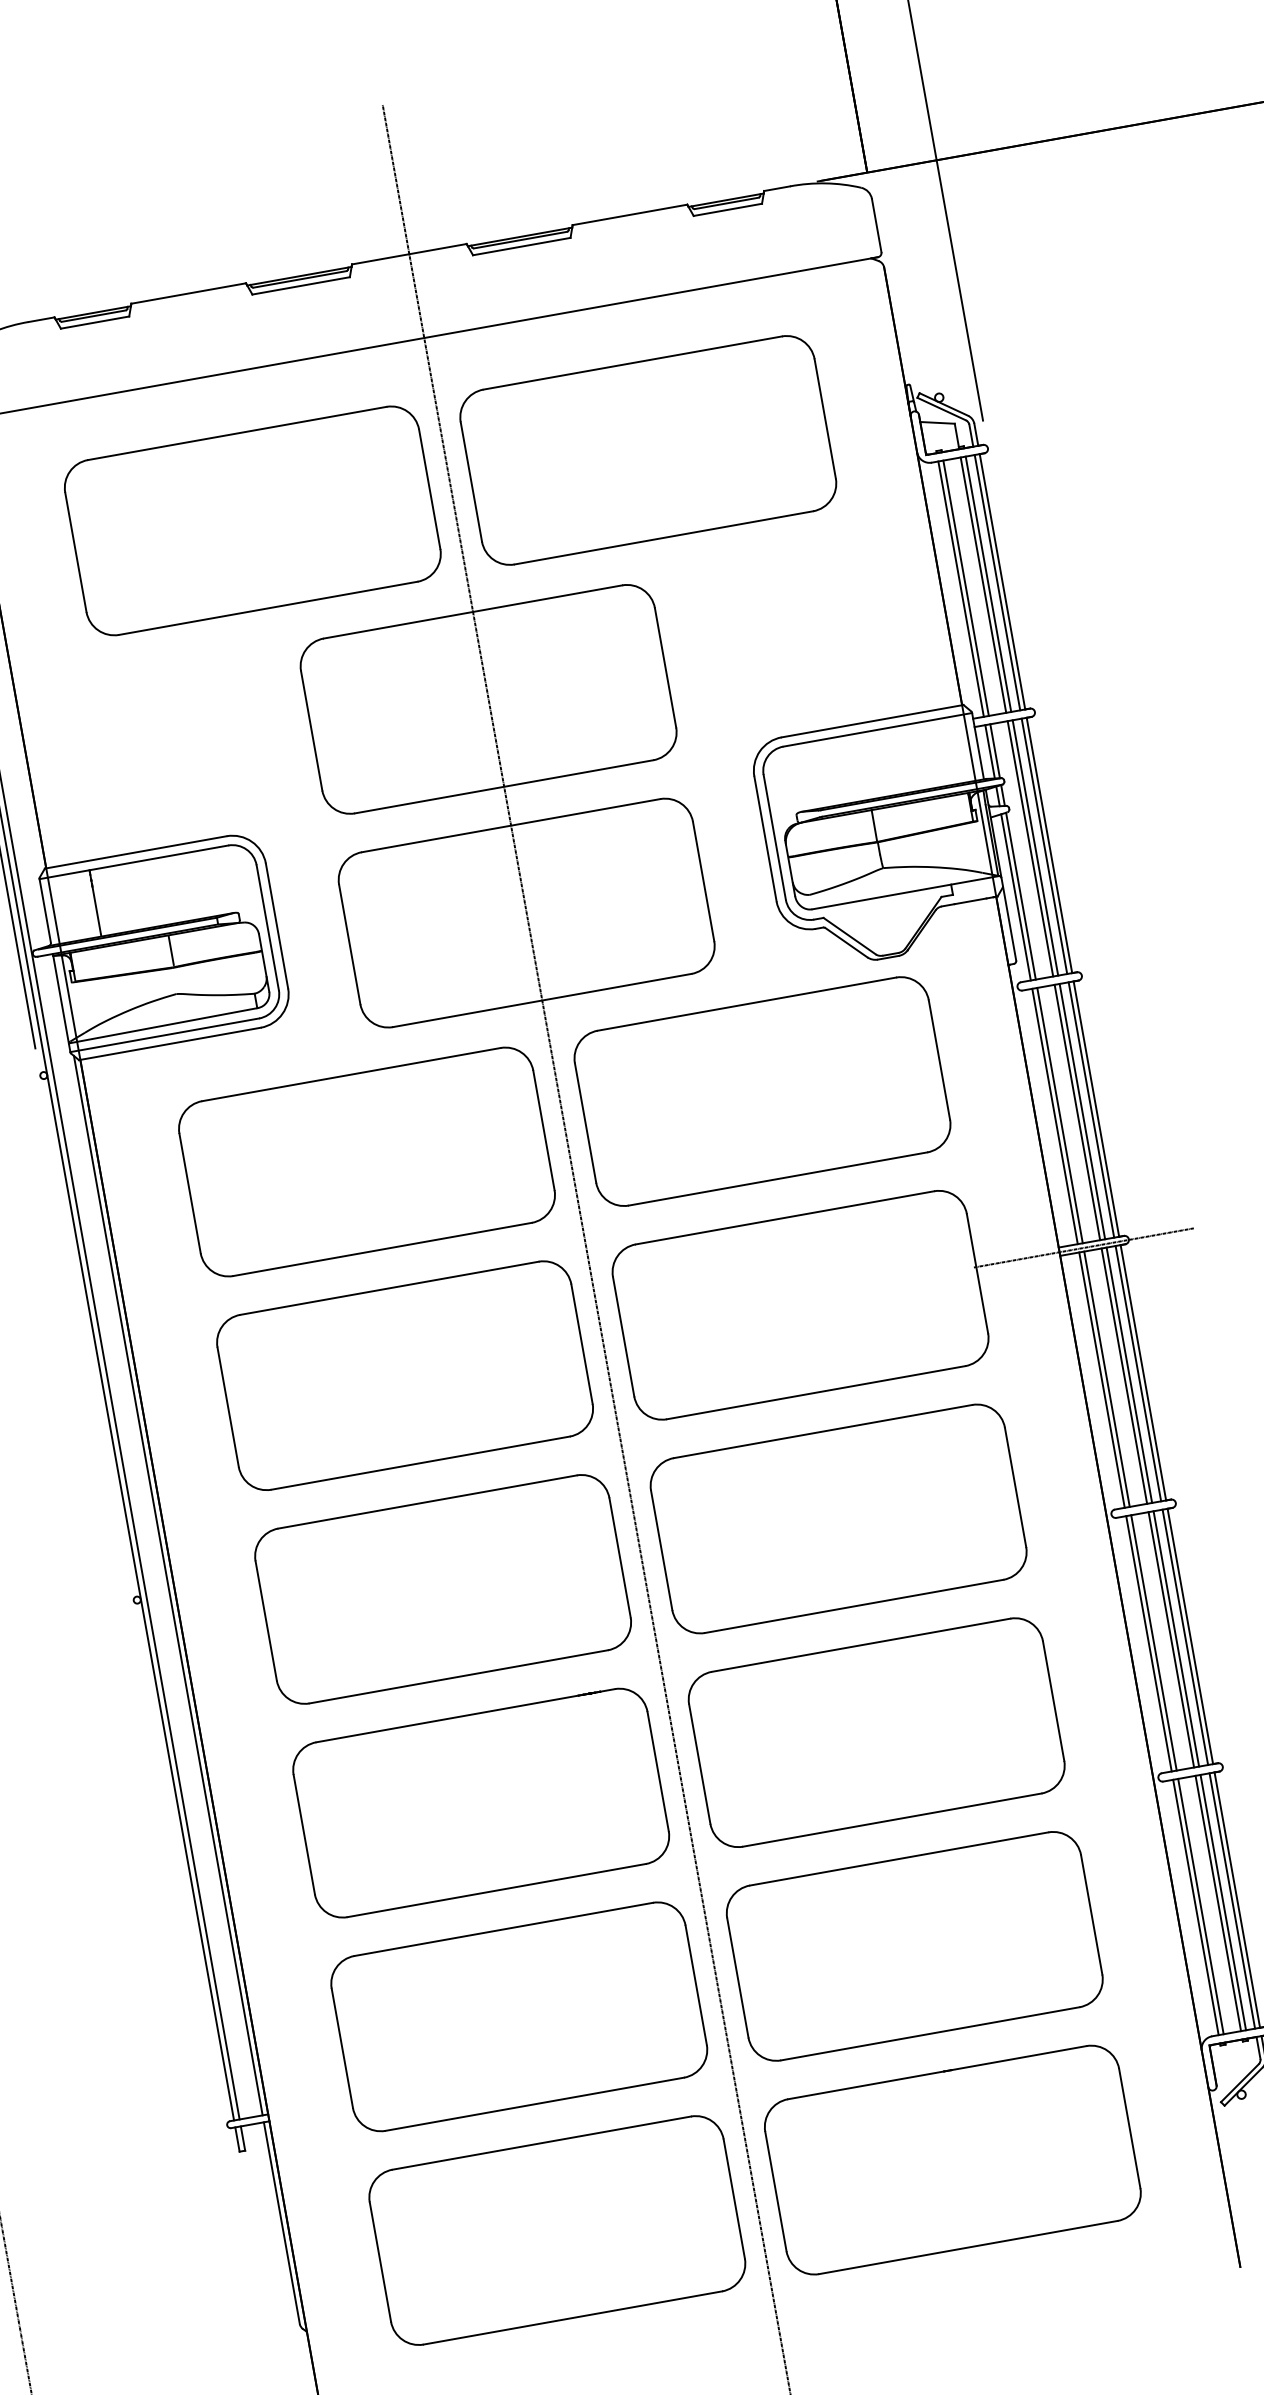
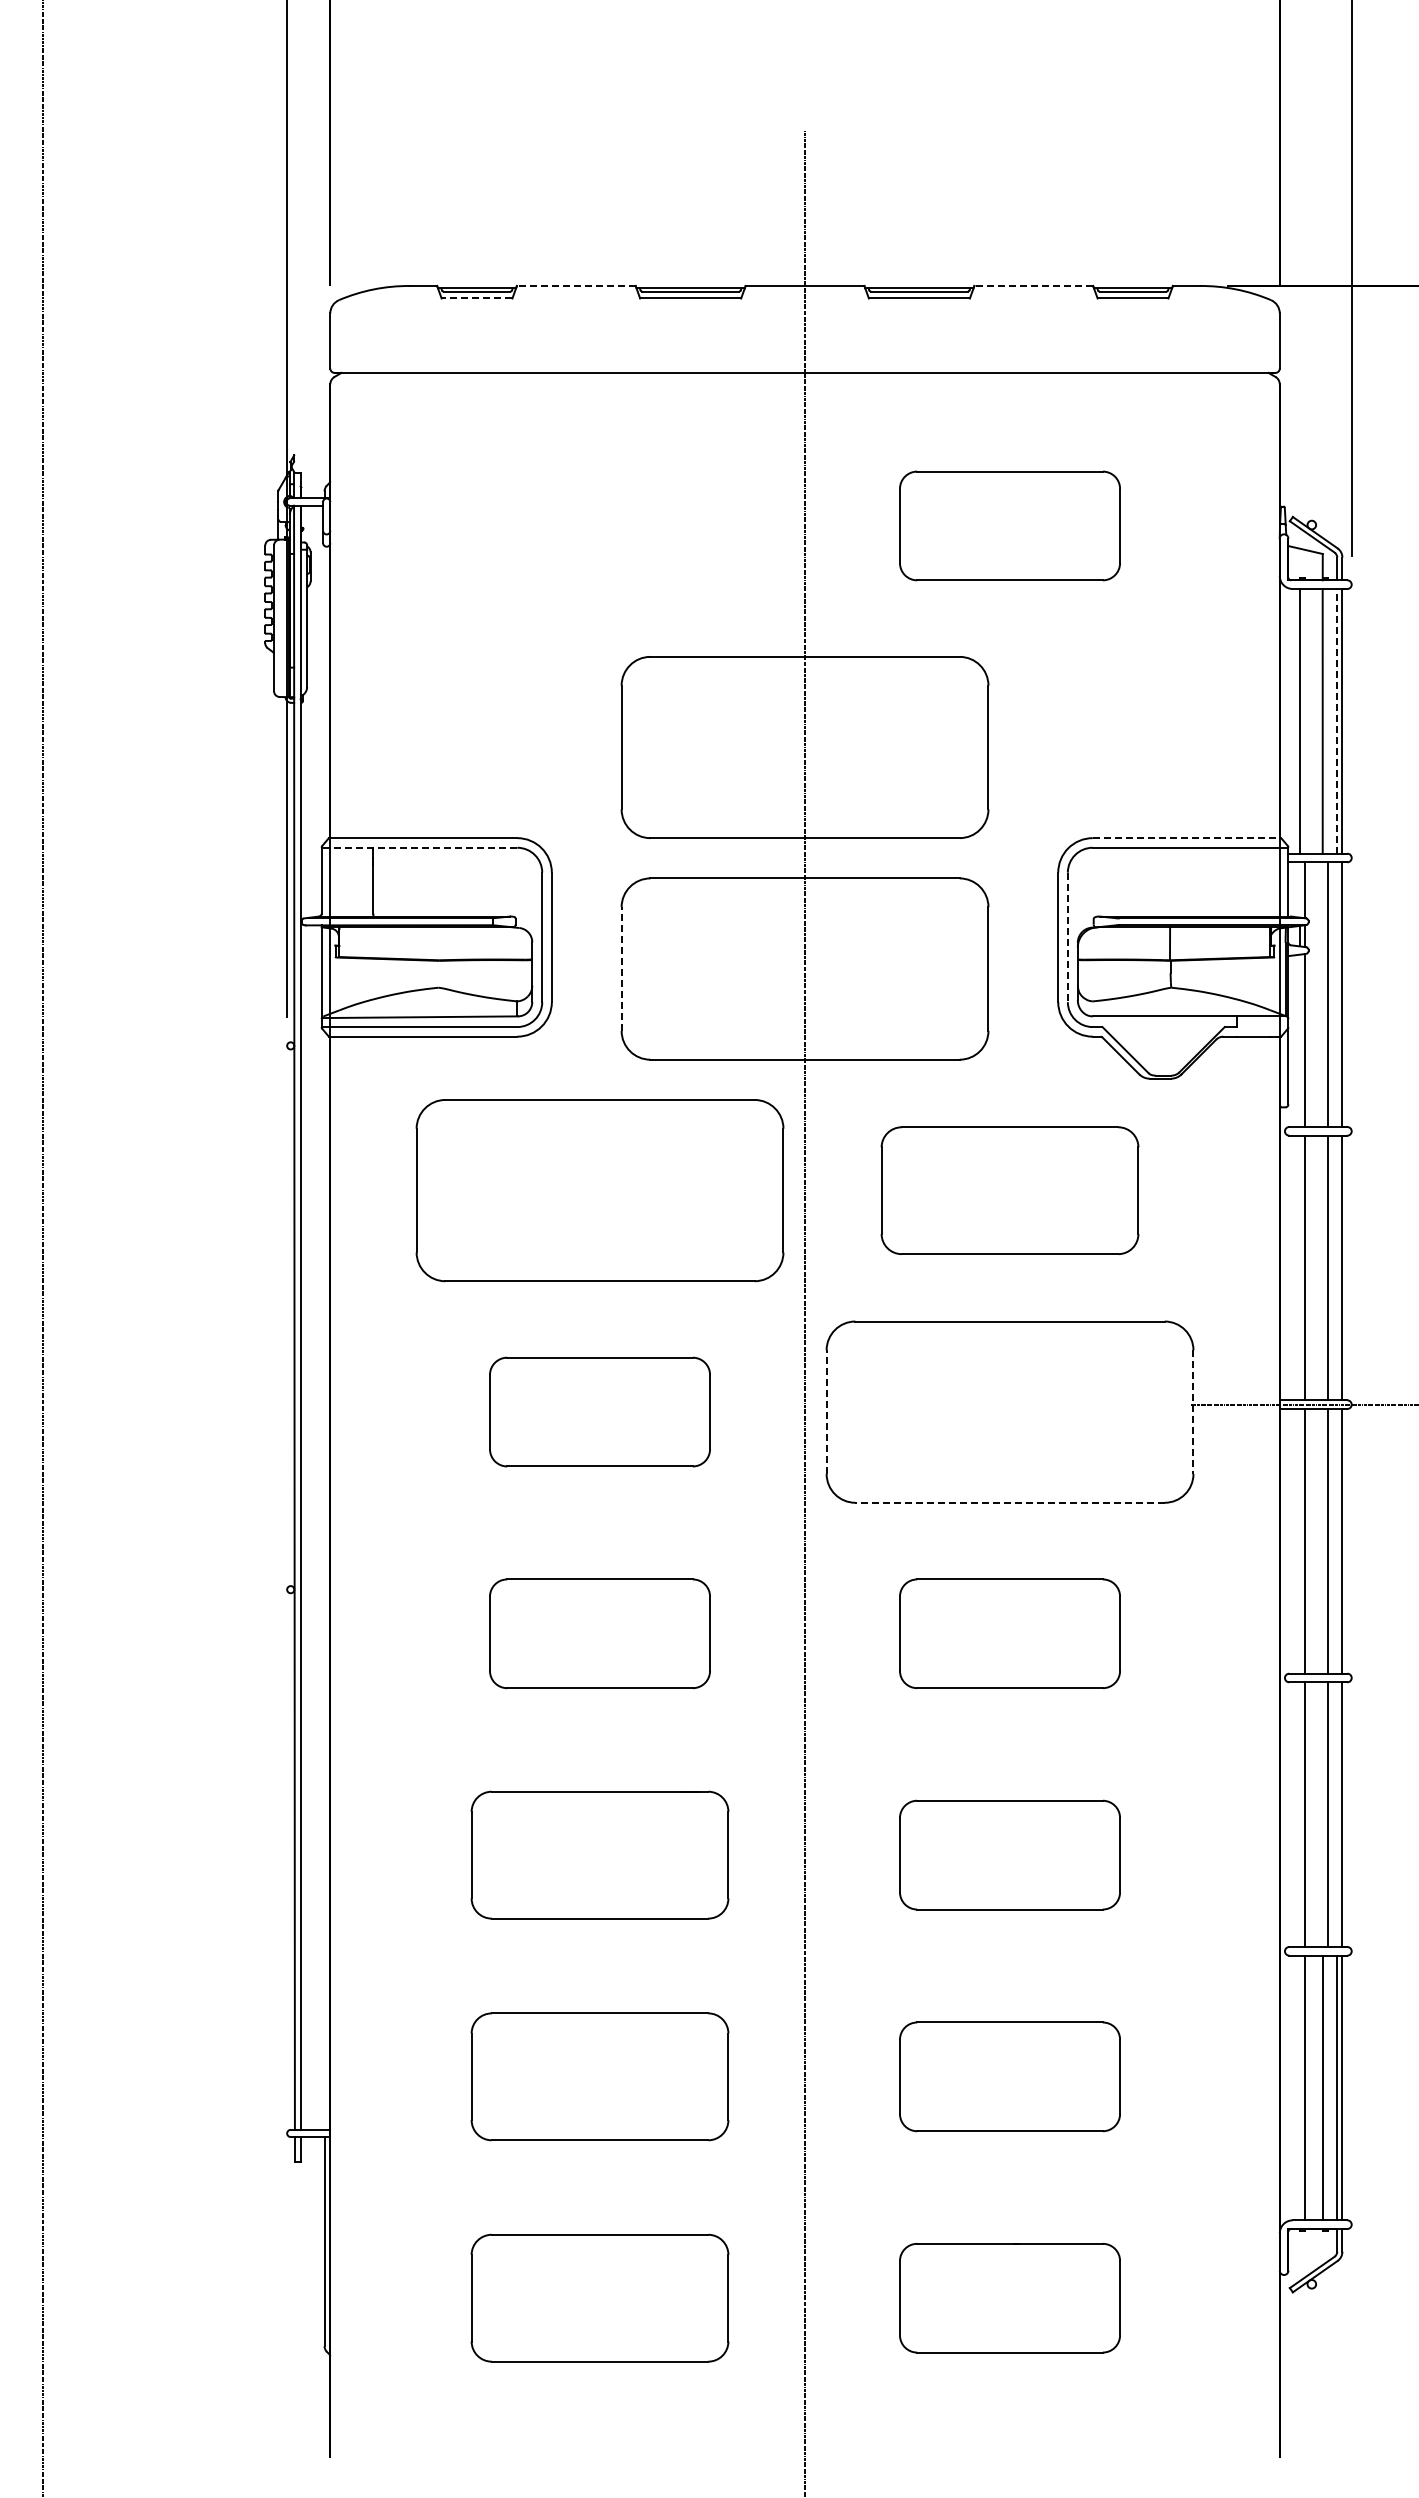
line: (629, 215) -> (1033, 286), solid -> dashed
line: (187, 294) -> (575, 286), solid -> dashed
line: (94, 322) -> (476, 298), solid -> dashed
part: (647, 450) -> (1009, 525), size x0.6
part: (252, 520) -> (599, 525), removed
line: (997, 581) -> (1337, 720), solid -> dashed
line: (987, 583) -> (1327, 720), removed
line: (965, 587) -> (1304, 720), removed
line: (873, 721) -> (1187, 838), solid -> dashed
line: (989, 751) -> (1299, 889), removed
line: (774, 837) -> (1067, 937), solid -> dashed
line: (1044, 846) -> (1337, 994), removed
line: (1030, 848) -> (1322, 994), removed
line: (133, 862) -> (419, 847), solid -> dashed
line: (1015, 897) -> (1299, 1040), removed
line: (349, 945) -> (621, 969), solid -> dashed
line: (171, 949) -> (441, 942), removed
part: (761, 1091) -> (1009, 1190), size x0.7
line: (1091, 1109) -> (1337, 1267), removed
line: (1077, 1112) -> (1322, 1267), removed
line: (1054, 1116) -> (1299, 1267), removed
line: (977, 1274) -> (1193, 1412), solid -> dashed
line: (623, 1337) -> (826, 1412), solid -> dashed
line: (1138, 1372) -> (1337, 1540), removed
part: (404, 1375) -> (599, 1411), size x0.6
line: (1124, 1375) -> (1322, 1540), removed
line: (1101, 1379) -> (1299, 1540), removed
line: (816, 1392) -> (1010, 1502), solid -> dashed
part: (838, 1518) -> (1009, 1633), size x0.6
line: (168, 1585) -> (324, 1580), removed
part: (442, 1589) -> (599, 1633), size x0.6
line: (1185, 1637) -> (1337, 1814), removed
line: (1171, 1639) -> (1322, 1814), removed
line: (1148, 1643) -> (1299, 1814), removed
part: (876, 1732) -> (1009, 1854), size x0.6
part: (480, 1802) -> (599, 1854), size x0.7
line: (1222, 1902) -> (1327, 2087), removed
line: (1195, 1906) -> (1299, 2087), removed
part: (914, 1946) -> (1009, 2076), size x0.6
part: (518, 2016) -> (599, 2076), size x0.7
part: (952, 2159) -> (1009, 2297), size x0.6
part: (556, 2229) -> (599, 2297), size x0.7

